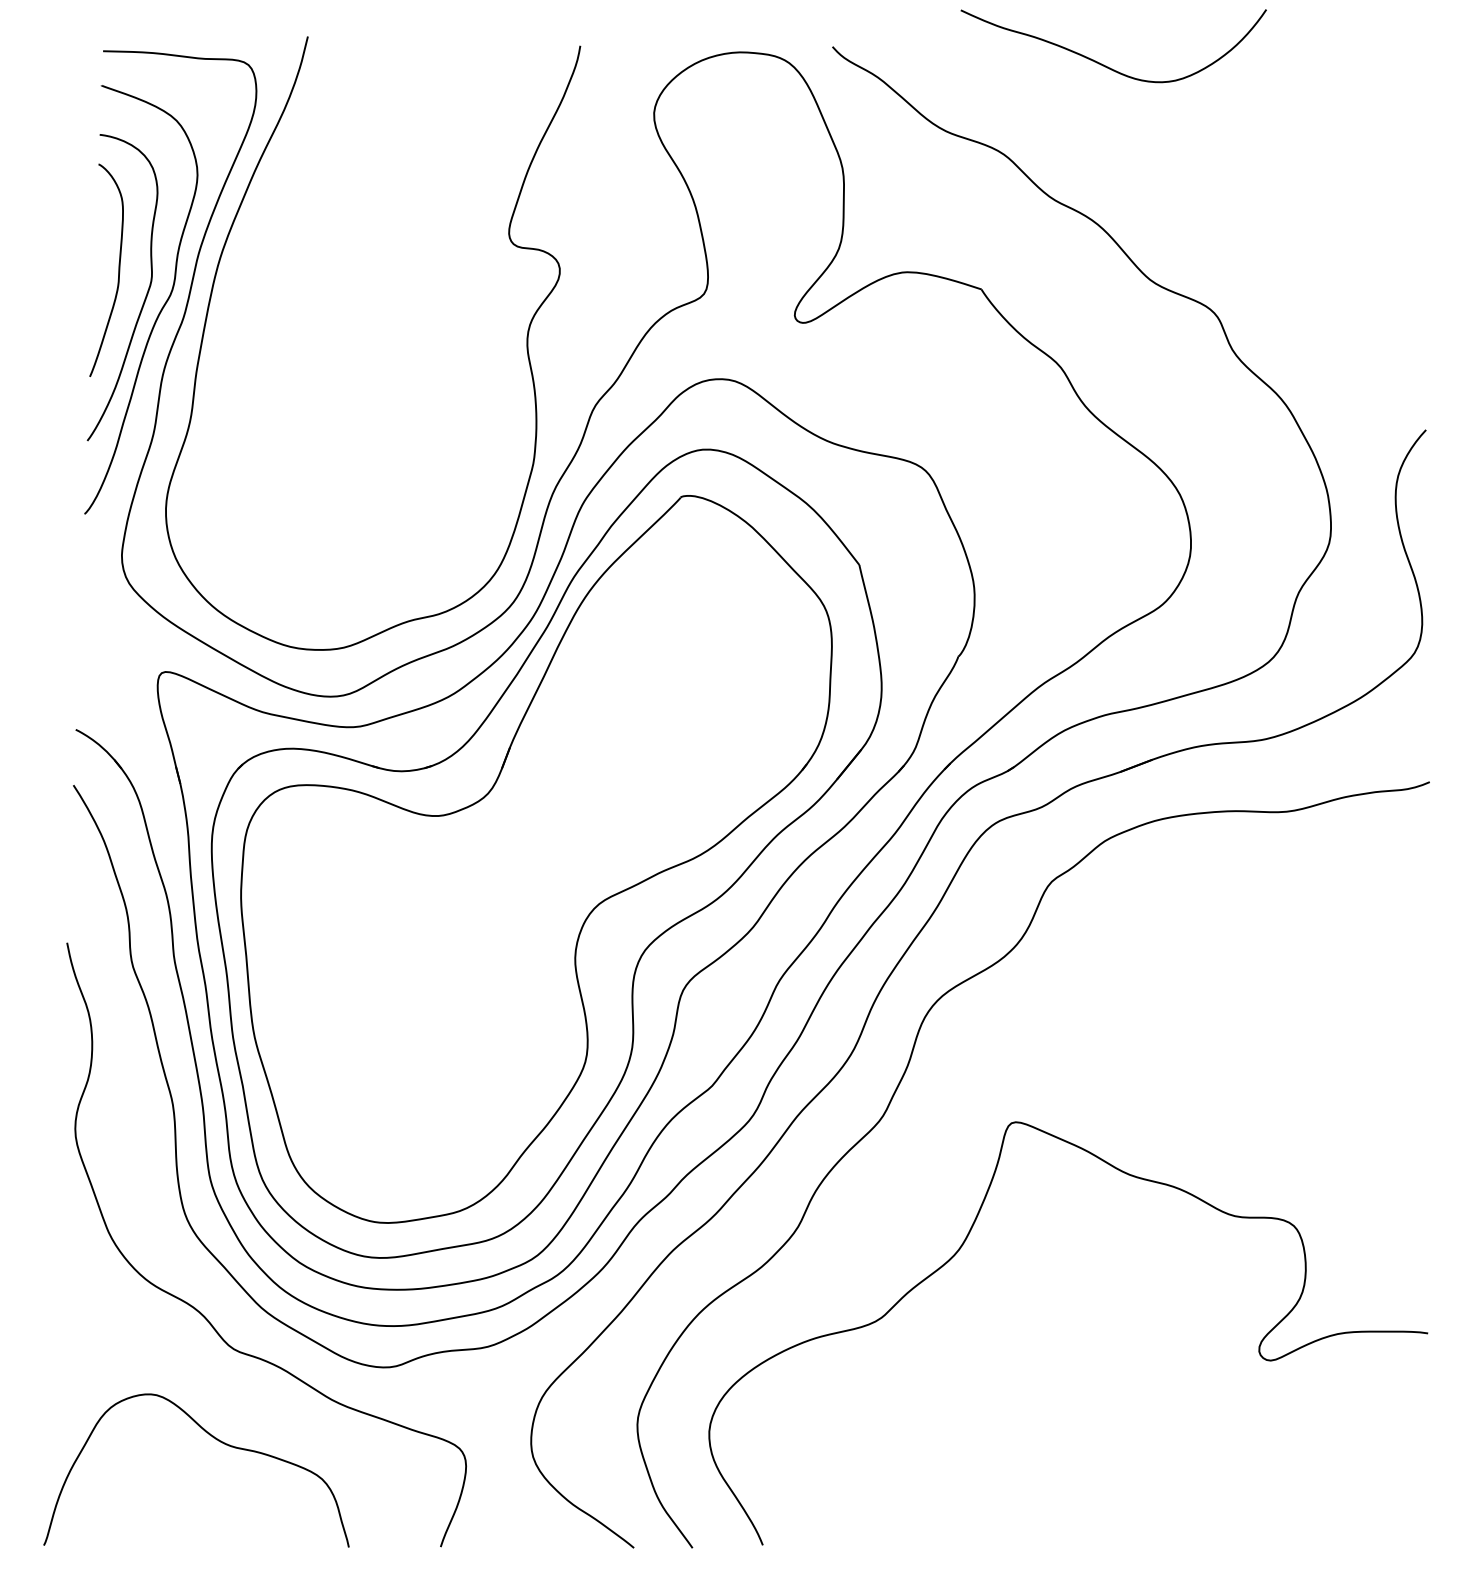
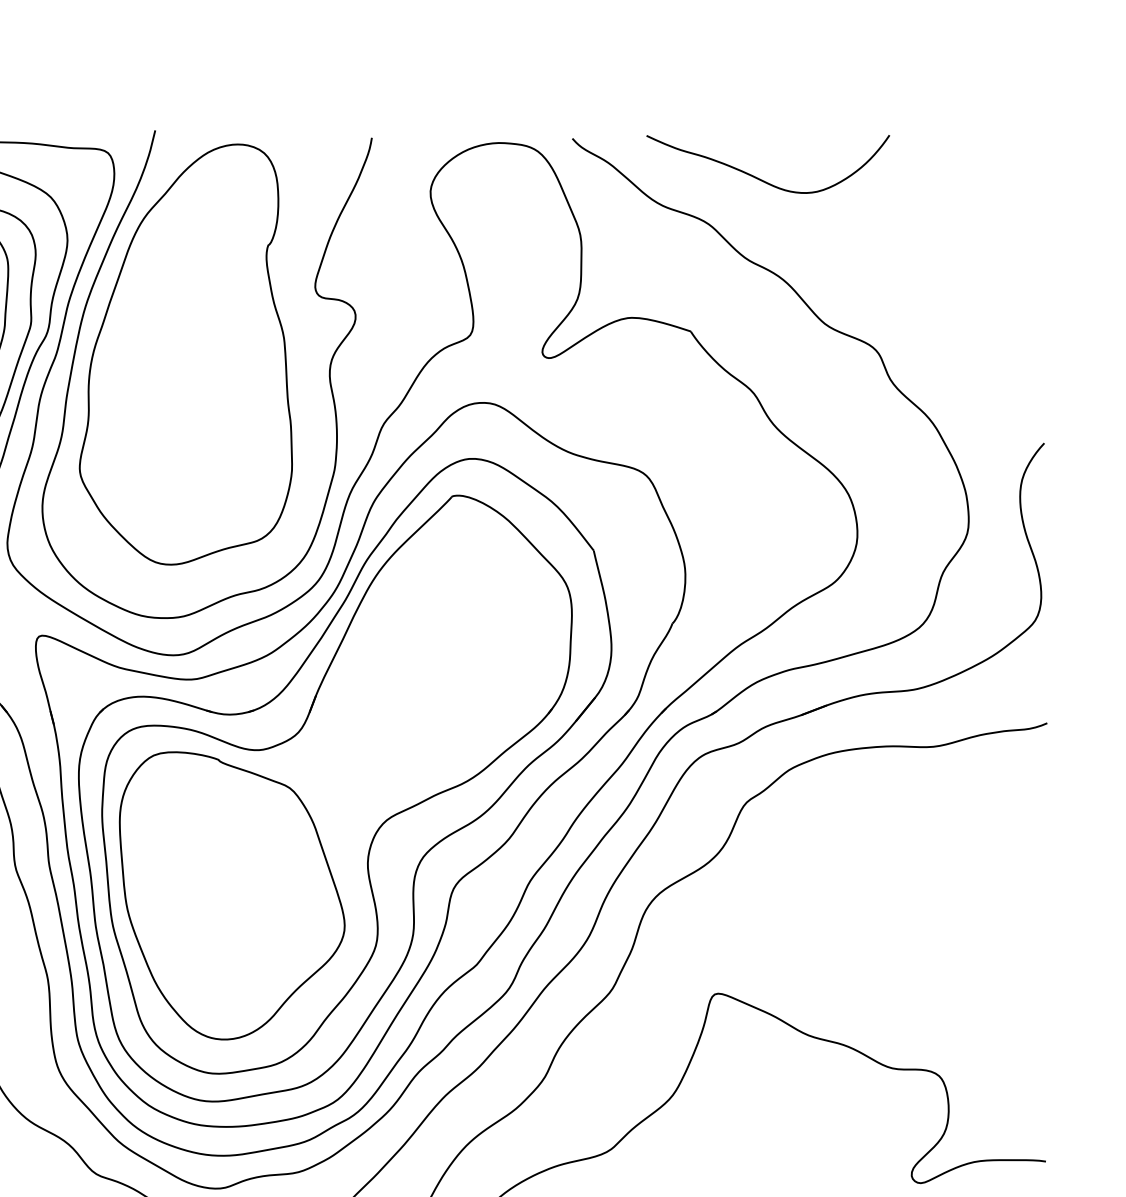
curve: (1106, 65) -> (762, 179), moved
part: (346, 318) -> (185, 354), added
part: (404, 998) -> (232, 895), added

